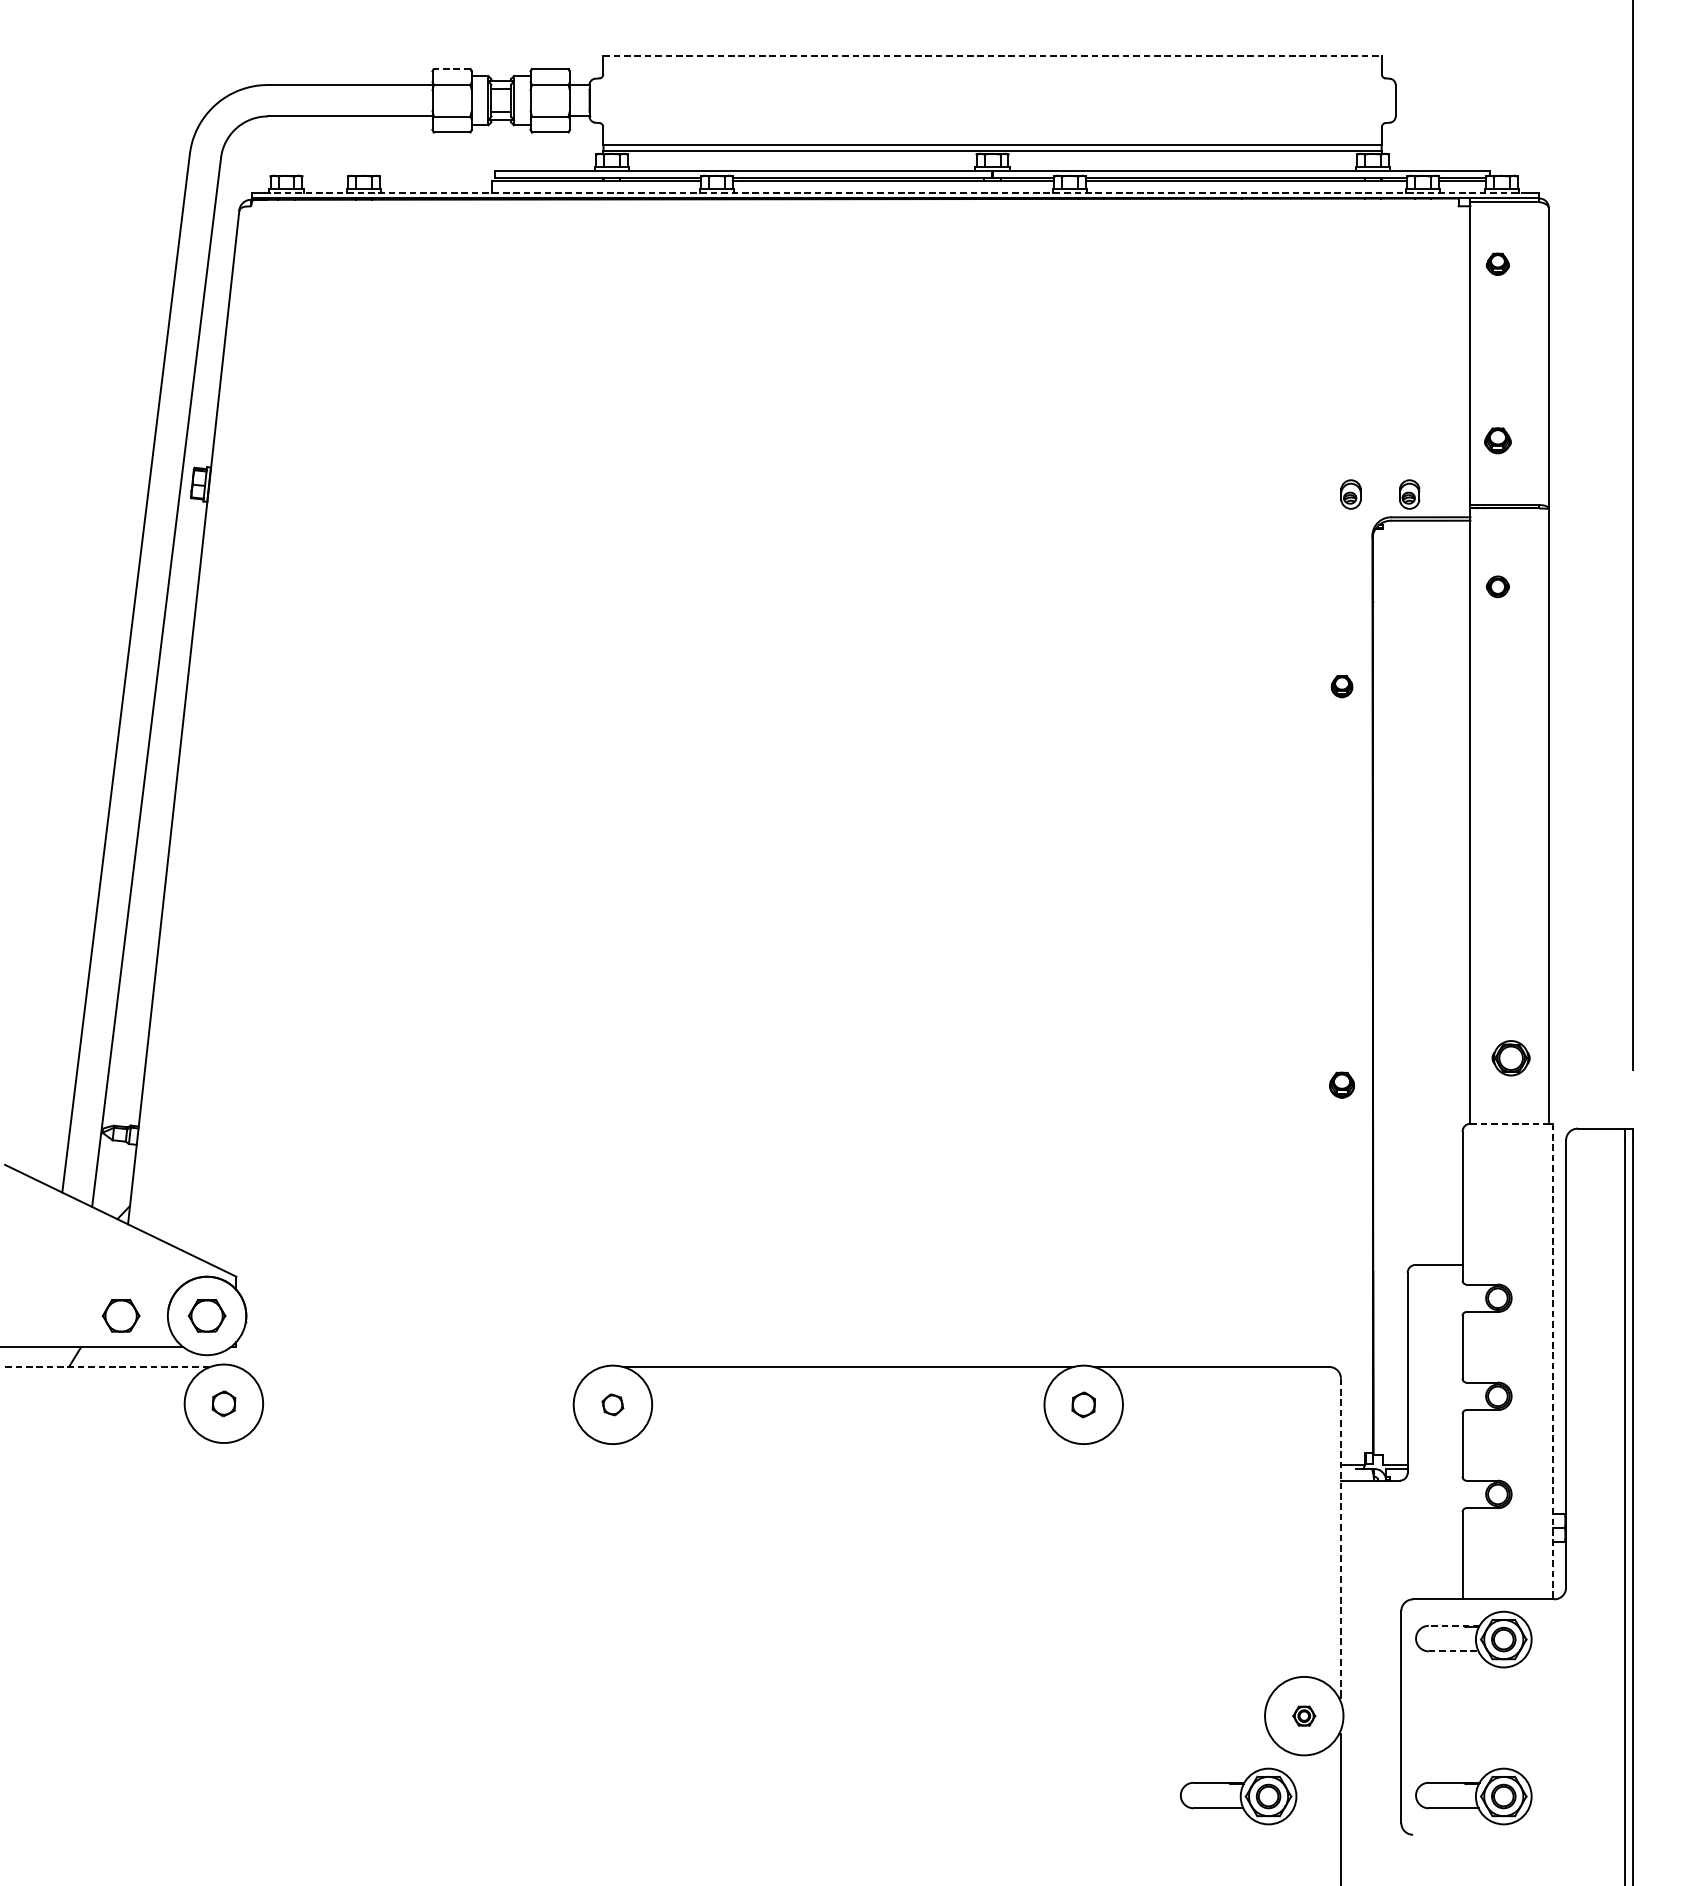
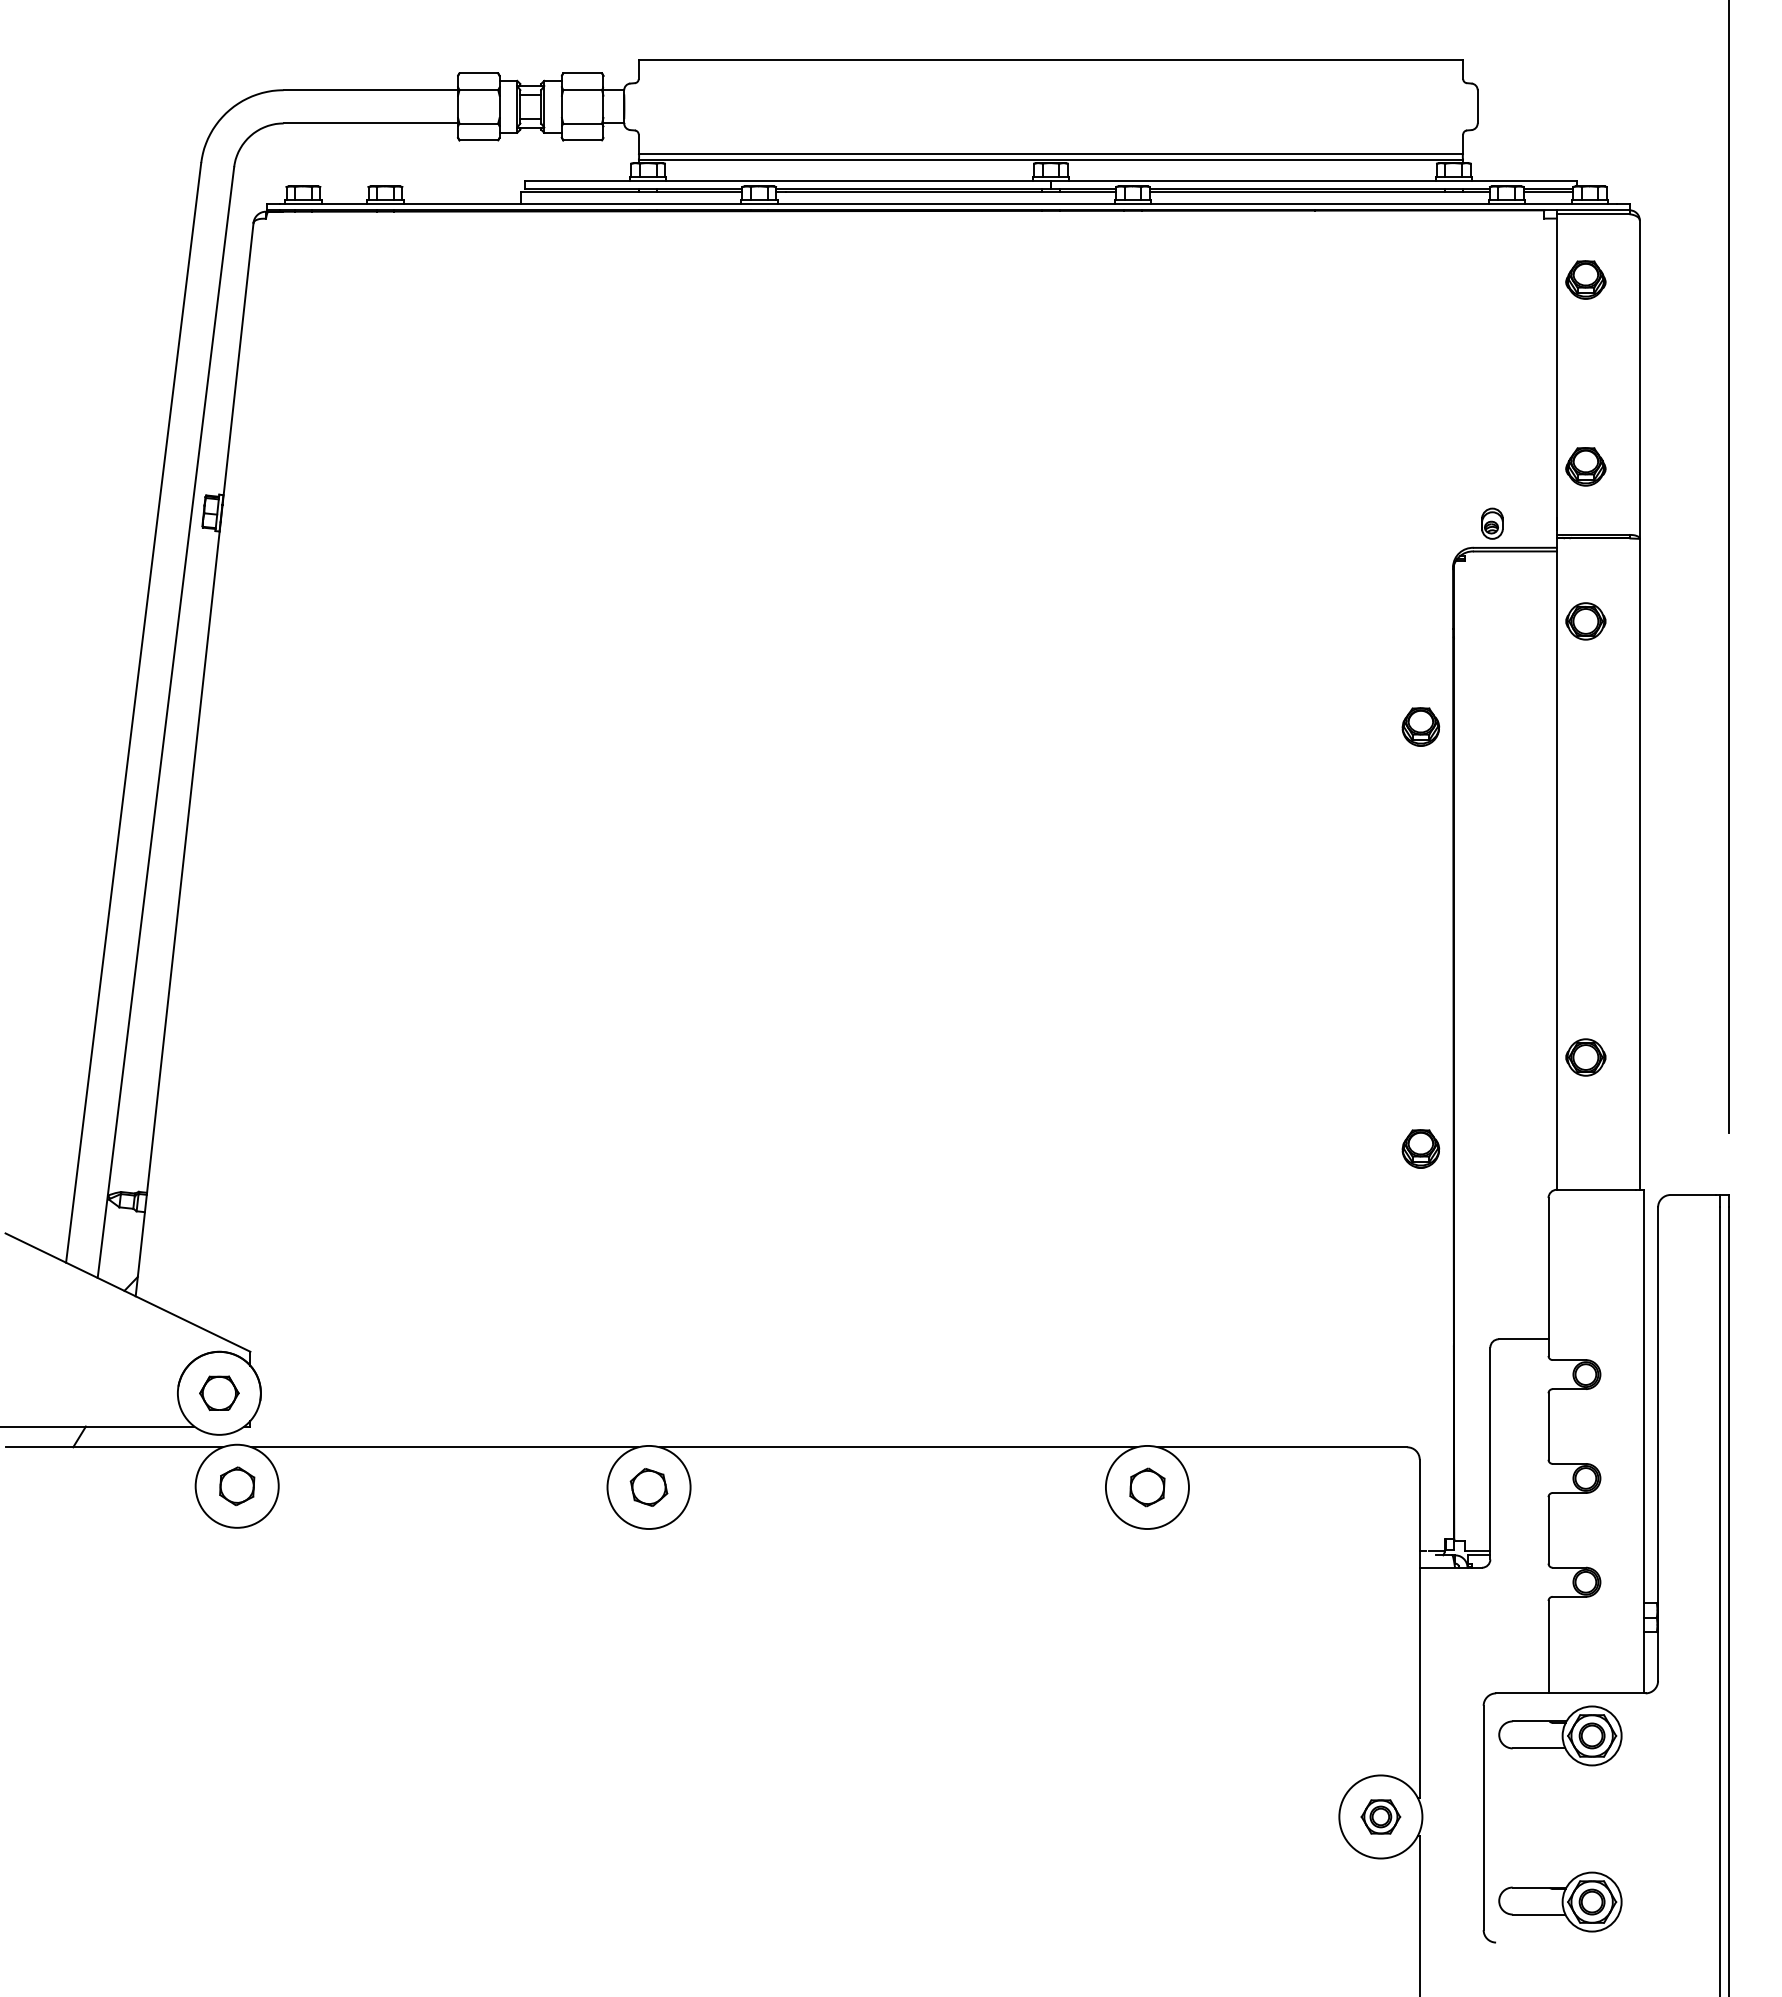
line: (993, 56) -> (1051, 59), dashed -> solid
line: (451, 69) -> (478, 73), dashed -> solid
line: (895, 192) -> (948, 204), dashed -> solid
part: (1497, 263) -> (1585, 279), size x1.67
part: (1497, 440) -> (1585, 466), size x1.43
part: (1351, 494) -> (1430, 523), removed
part: (1497, 586) -> (1585, 621), size x1.67
part: (1341, 686) -> (1420, 726), size x1.67
part: (1510, 1058) -> (1585, 1057), moved
part: (1341, 1084) -> (1420, 1148), size x1.43
line: (1507, 1123) -> (1596, 1189), dashed -> solid
part: (121, 1316) -> (128, 1393), removed
line: (1553, 1361) -> (1644, 1441), dashed -> solid
line: (108, 1367) -> (114, 1447), dashed -> solid
line: (419, 1367) -> (444, 1447), added
part: (224, 1403) -> (237, 1486), size x1.43
part: (612, 1404) -> (648, 1487), size x1.67
part: (1083, 1404) -> (1147, 1487), size x1.43
line: (1340, 1539) -> (1419, 1629), dashed -> solid
line: (1454, 1625) -> (1539, 1721), dashed -> solid
line: (1454, 1651) -> (1539, 1748), dashed -> solid
part: (1303, 1715) -> (1380, 1816), size x1.67
part: (1238, 1795) -> (1311, 1901), removed

